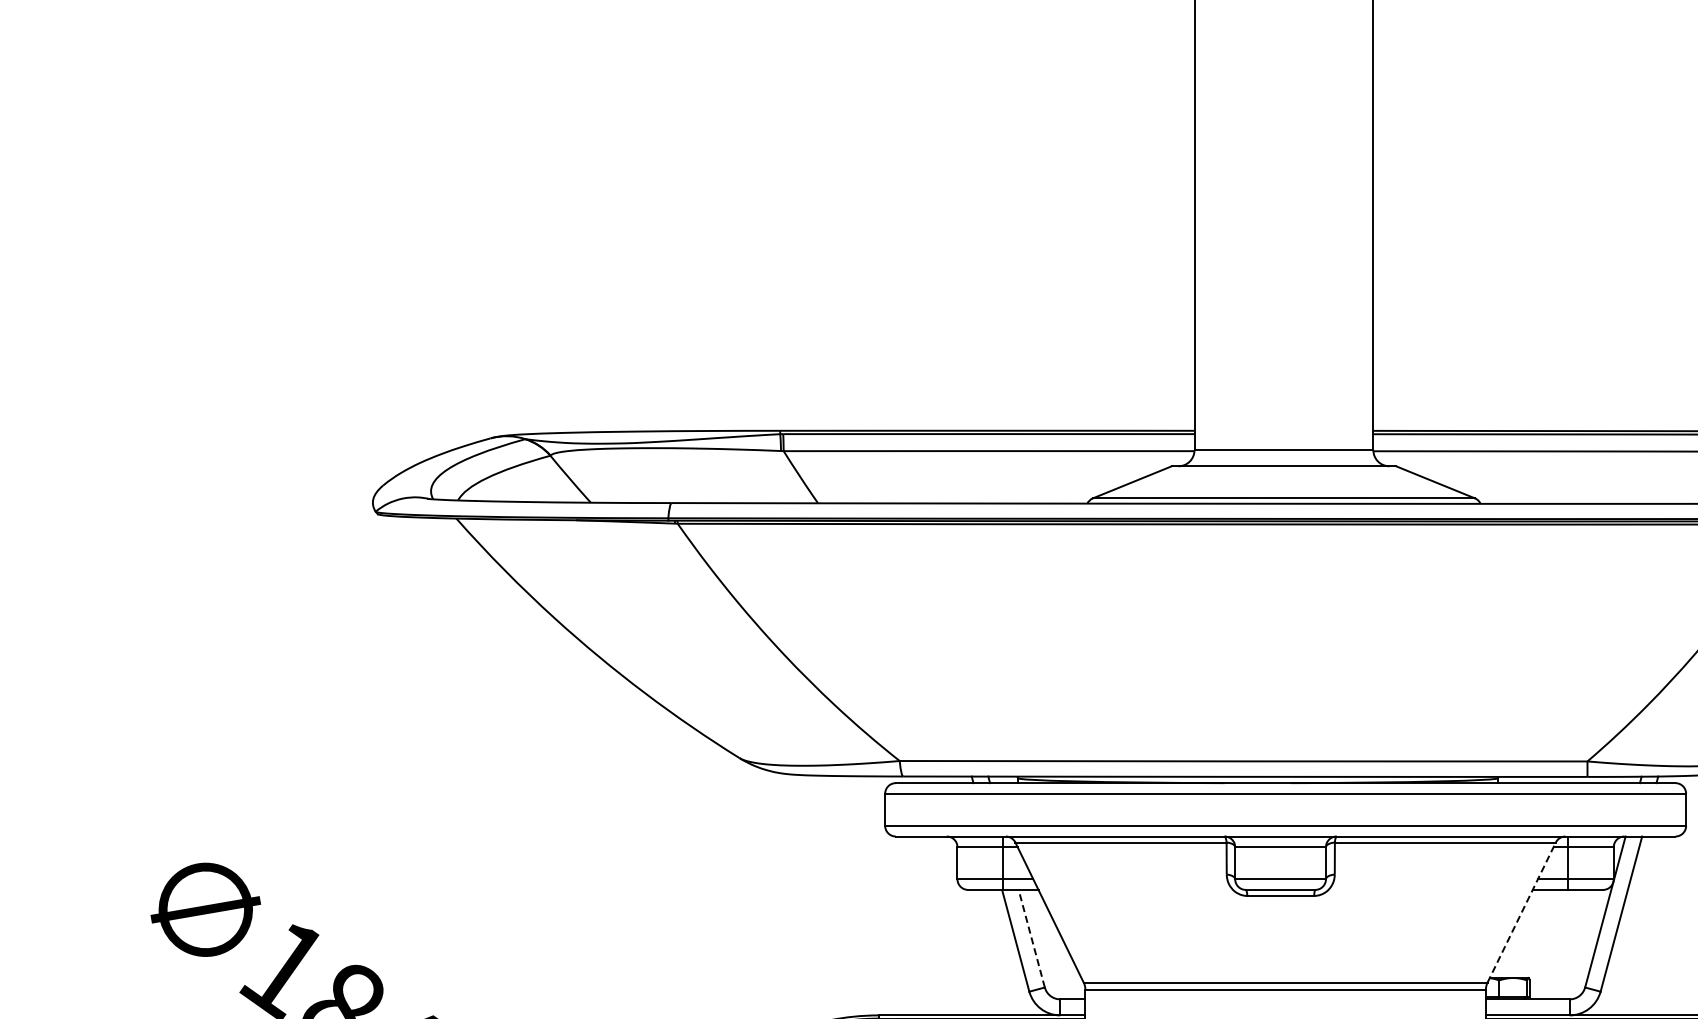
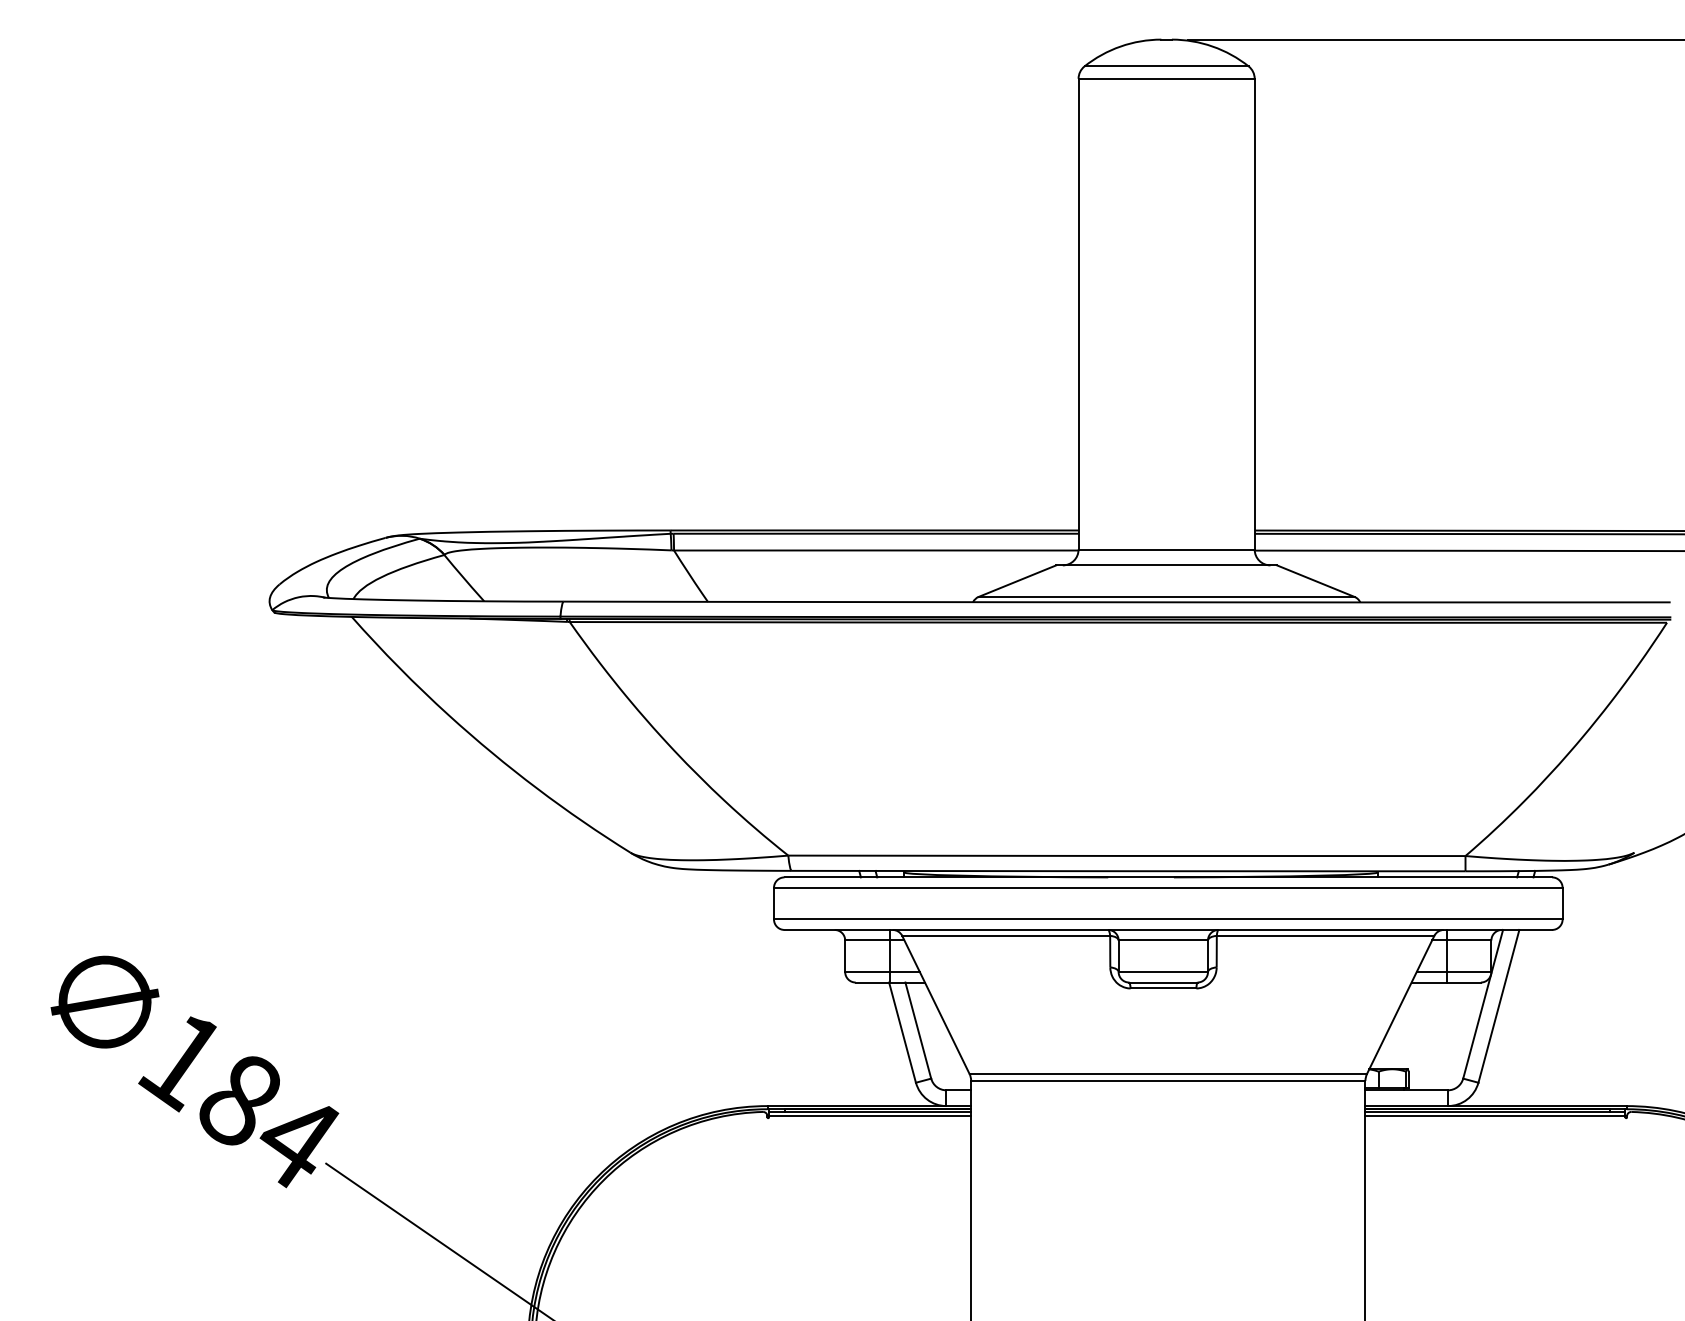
line: (1521, 912) -> (1400, 1004), dashed -> solid
line: (1031, 938) -> (918, 1030), dashed -> solid

